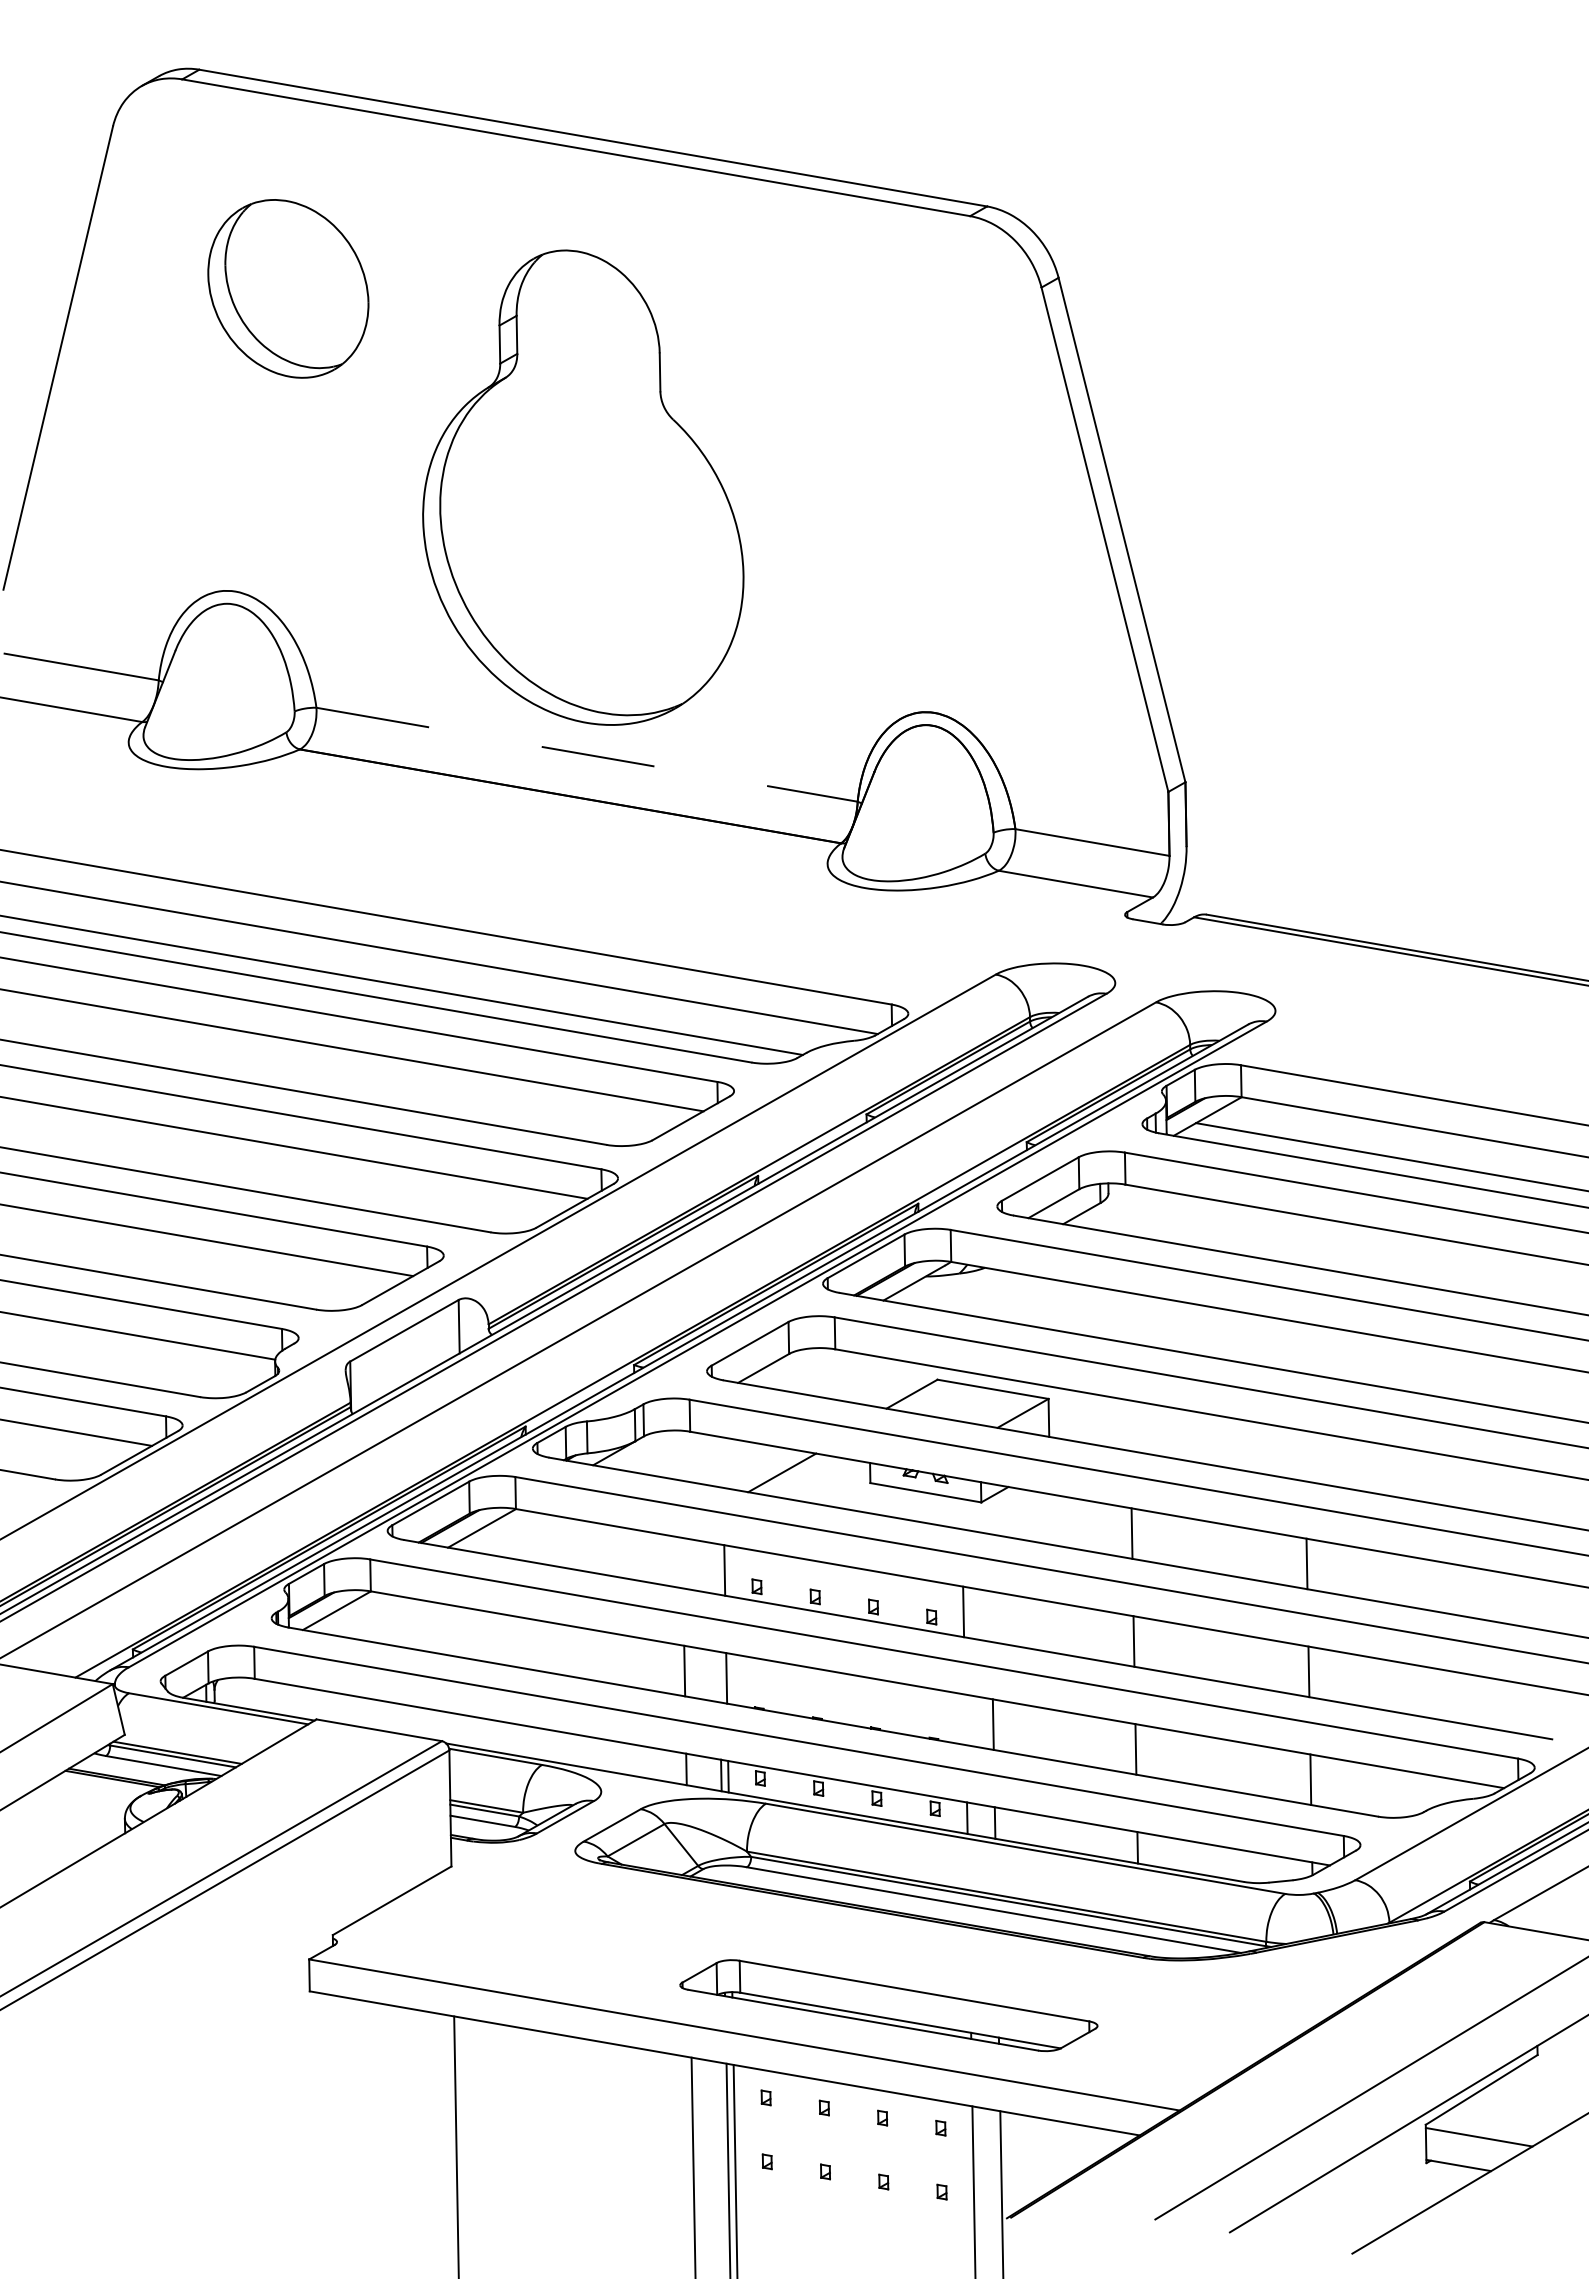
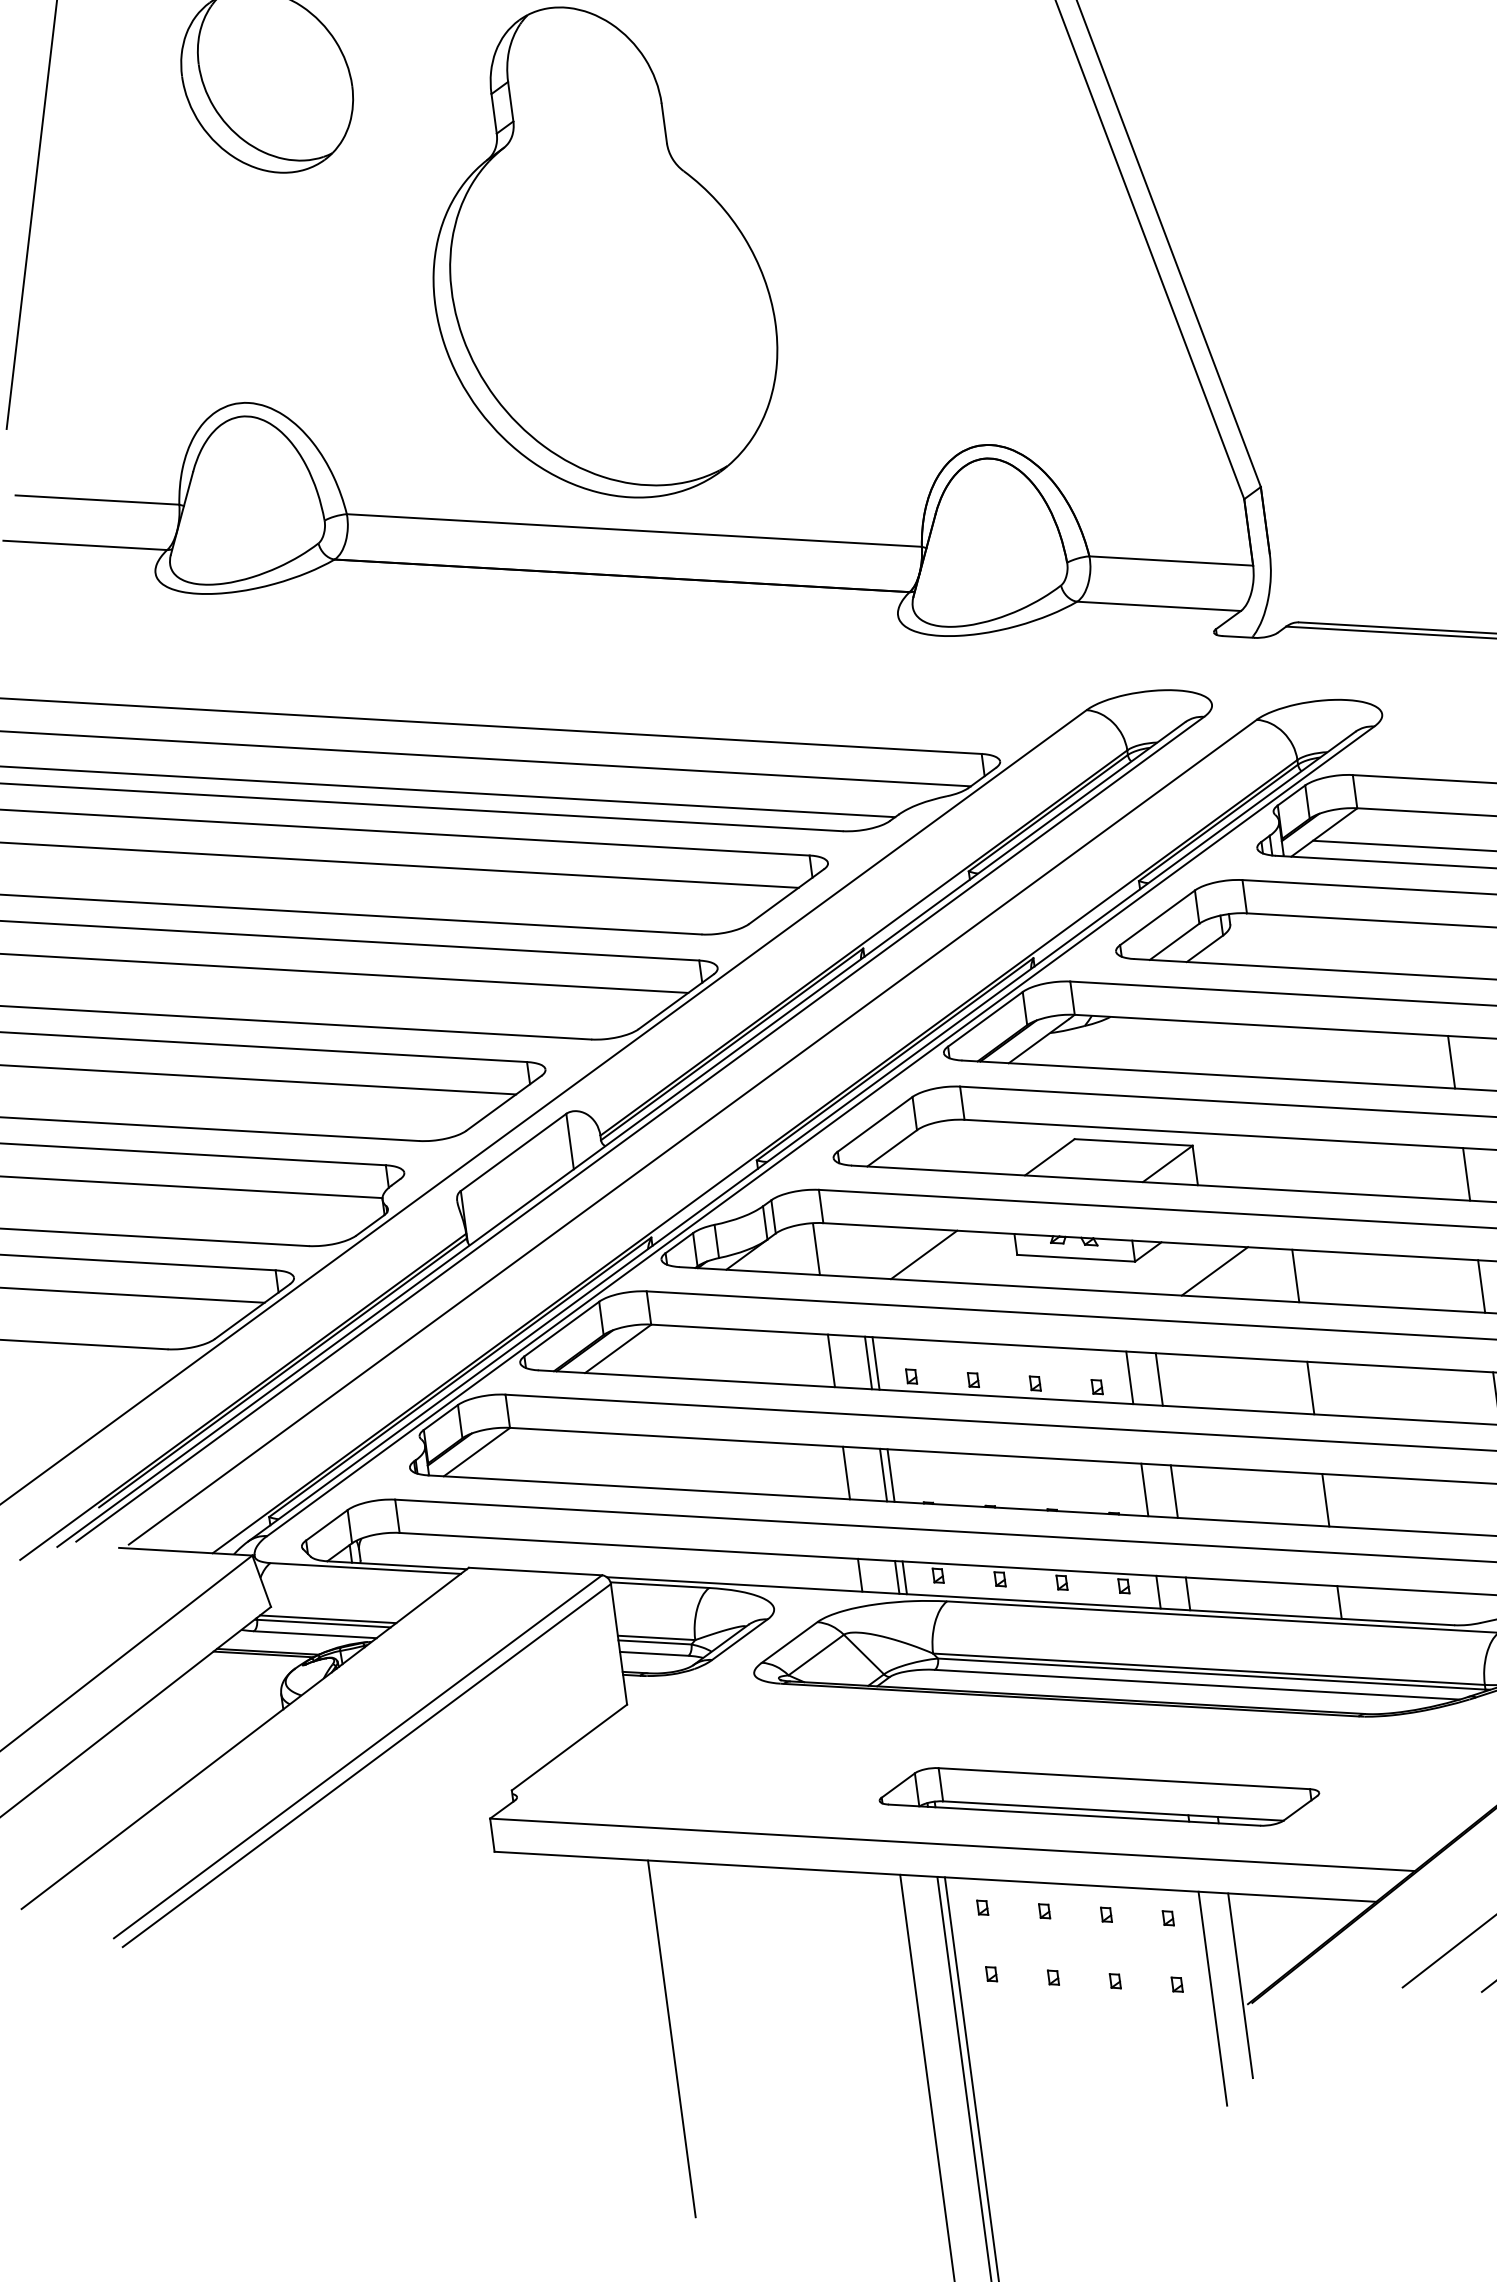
line: (587, 754) -> (634, 530), dashed -> solid
line: (1302, 1347) -> (1450, 1061), added
line: (680, 1455) -> (816, 1249), added
line: (1304, 1455) -> (1465, 1173), added
line: (1055, 1520) -> (1214, 1271), added
line: (682, 1562) -> (831, 1360), added
line: (717, 1568) -> (868, 1362), added
line: (990, 1616) -> (1158, 1379), added
line: (719, 1676) -> (883, 1474), added
line: (965, 1719) -> (1144, 1489), added

